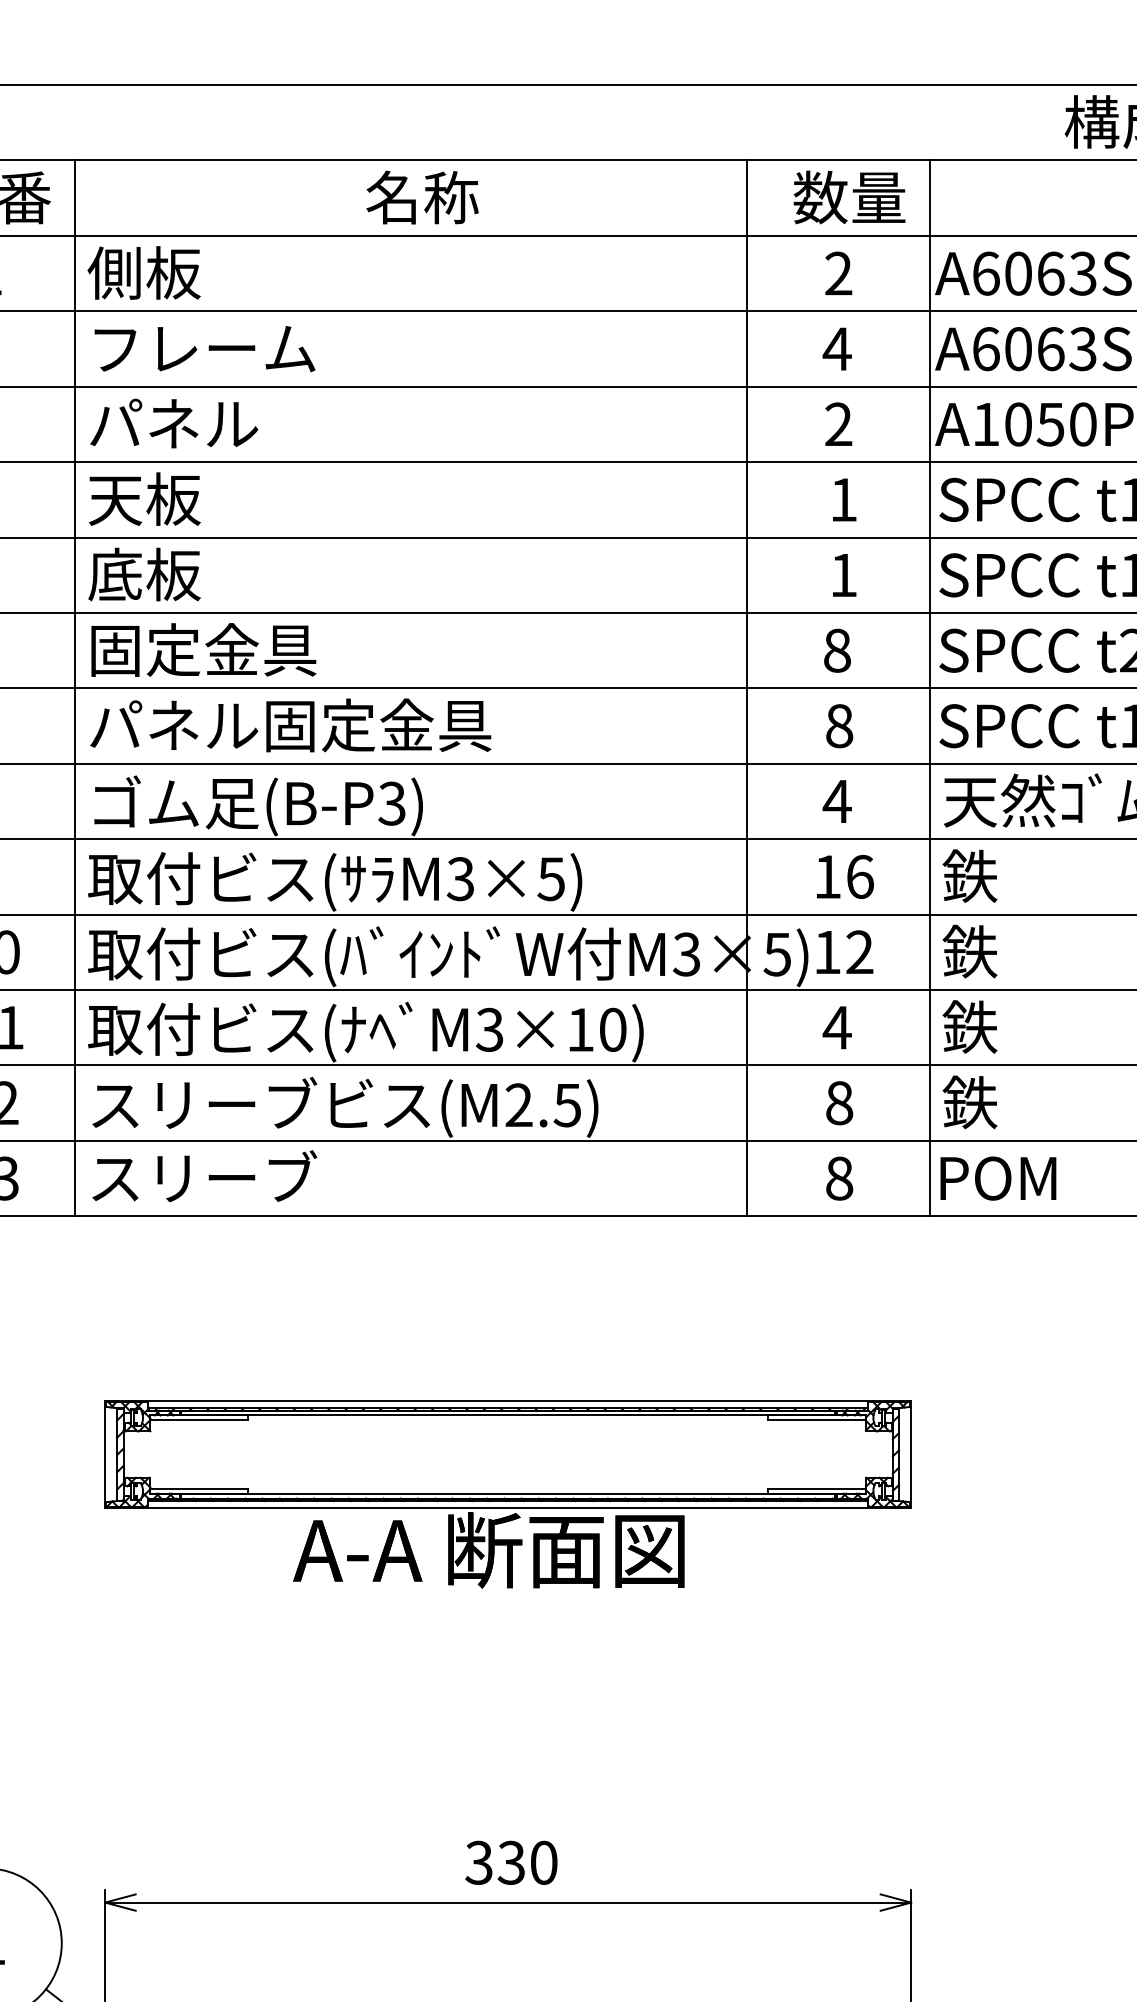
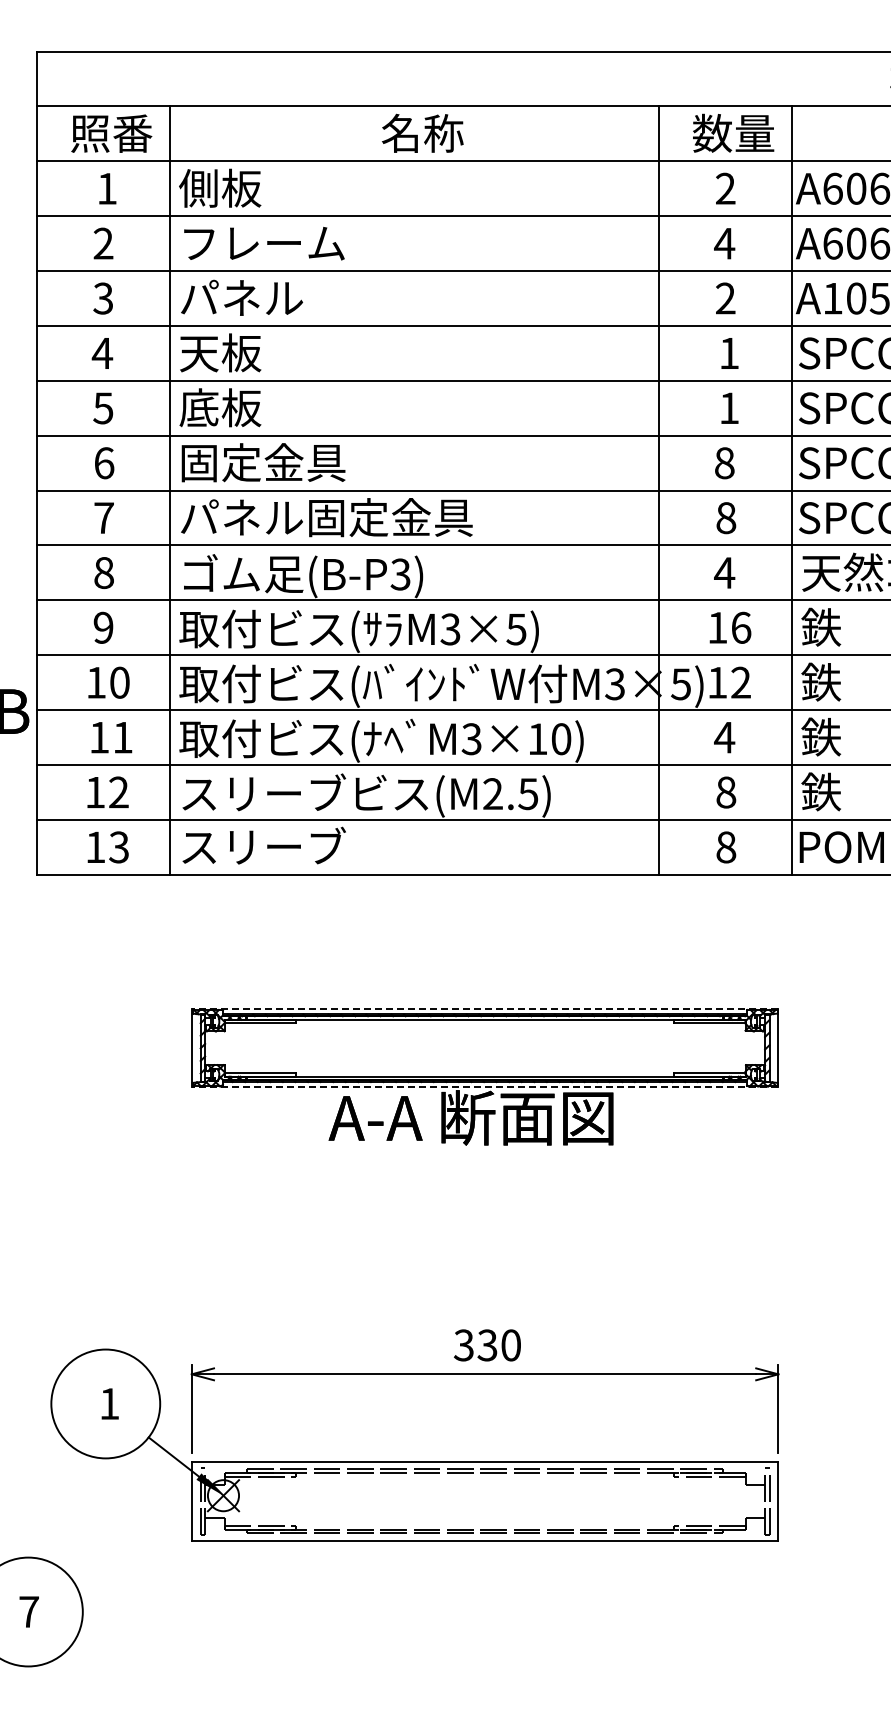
line: (507, 1401) -> (484, 1009), solid -> dashed
line: (507, 1508) -> (484, 1087), solid -> dashed

